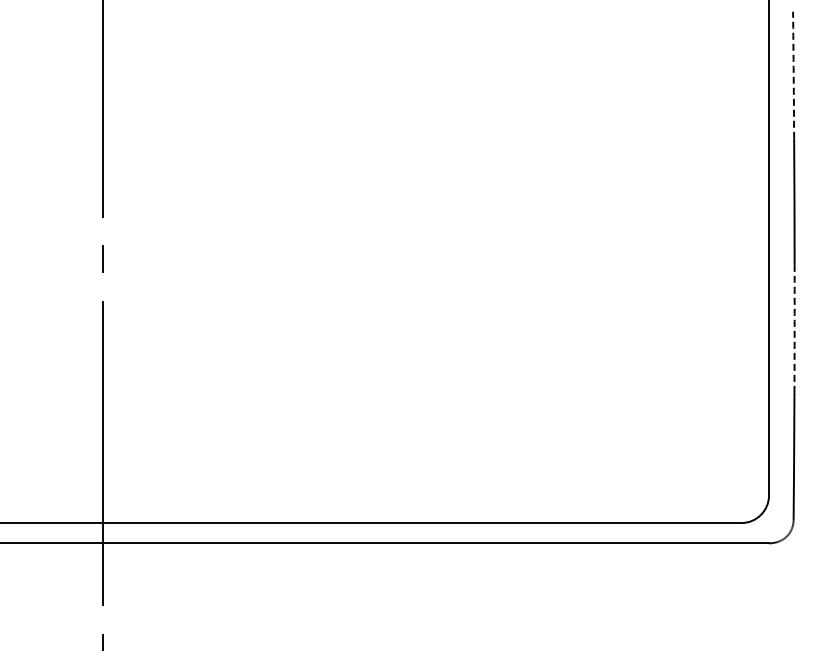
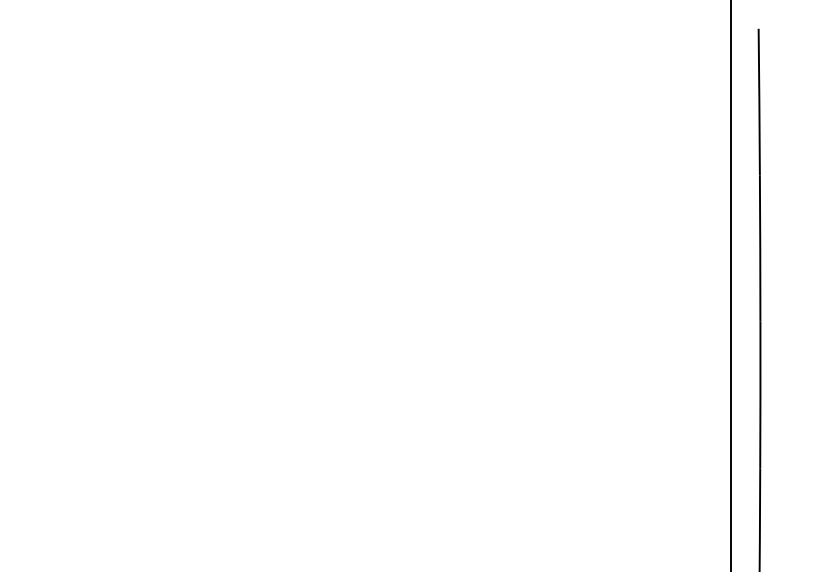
arc: (793, 75) -> (759, 102), dashed -> solid
arc: (794, 329) -> (760, 395), dashed -> solid

